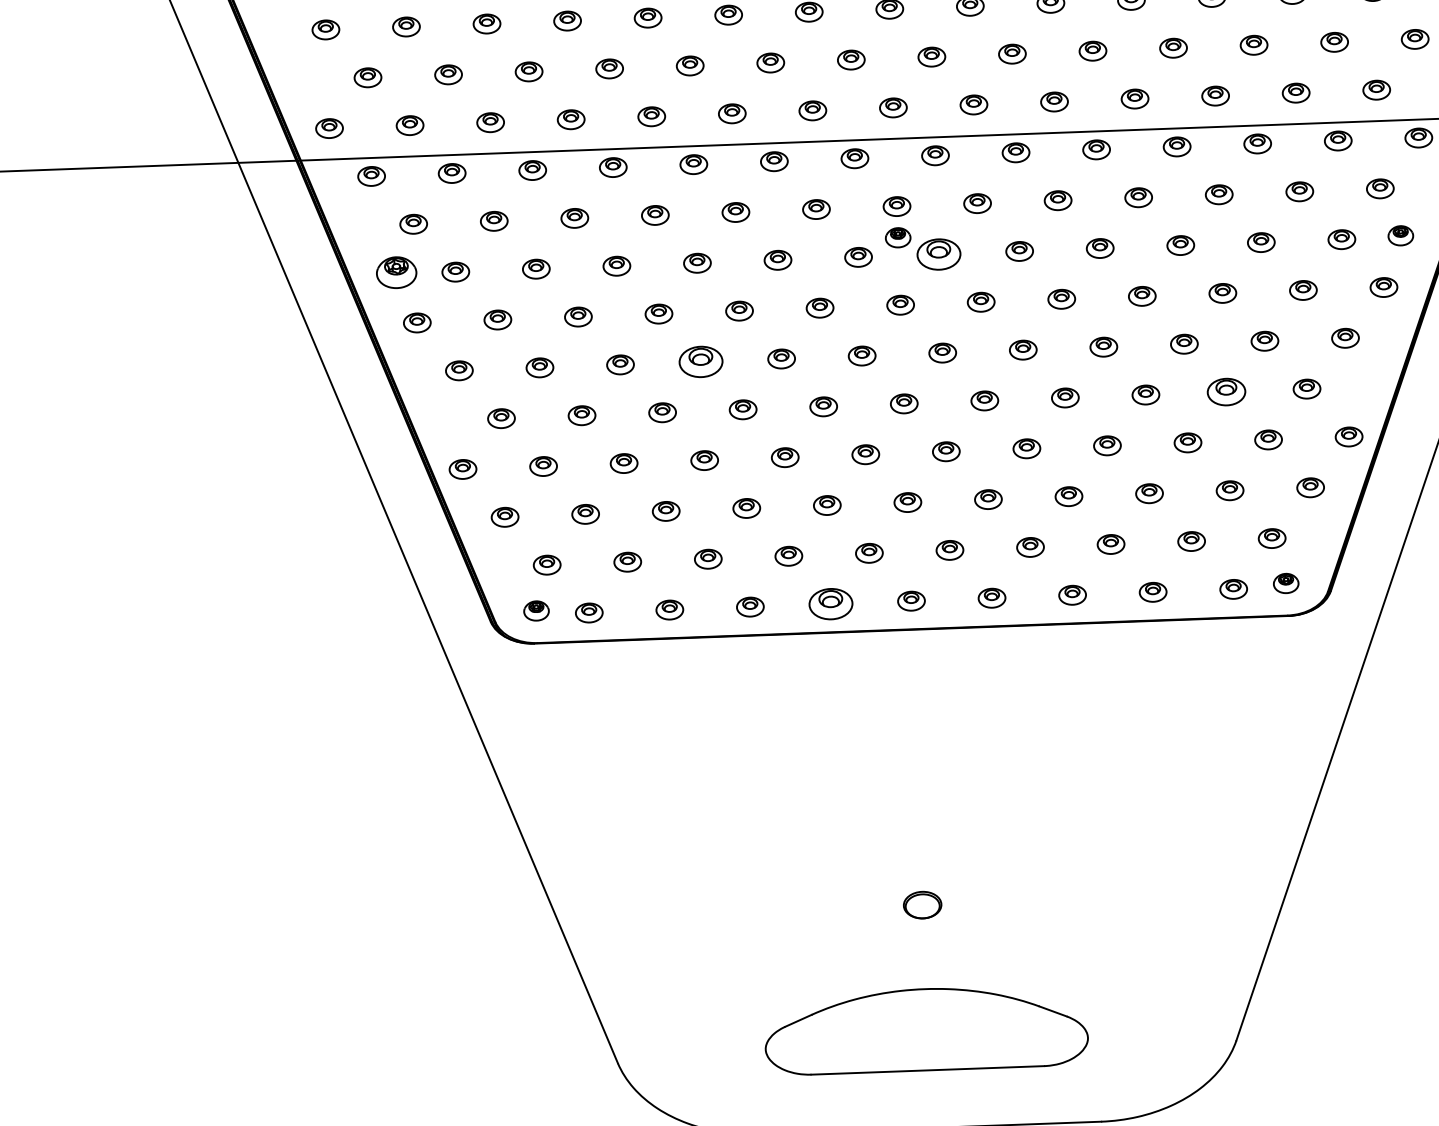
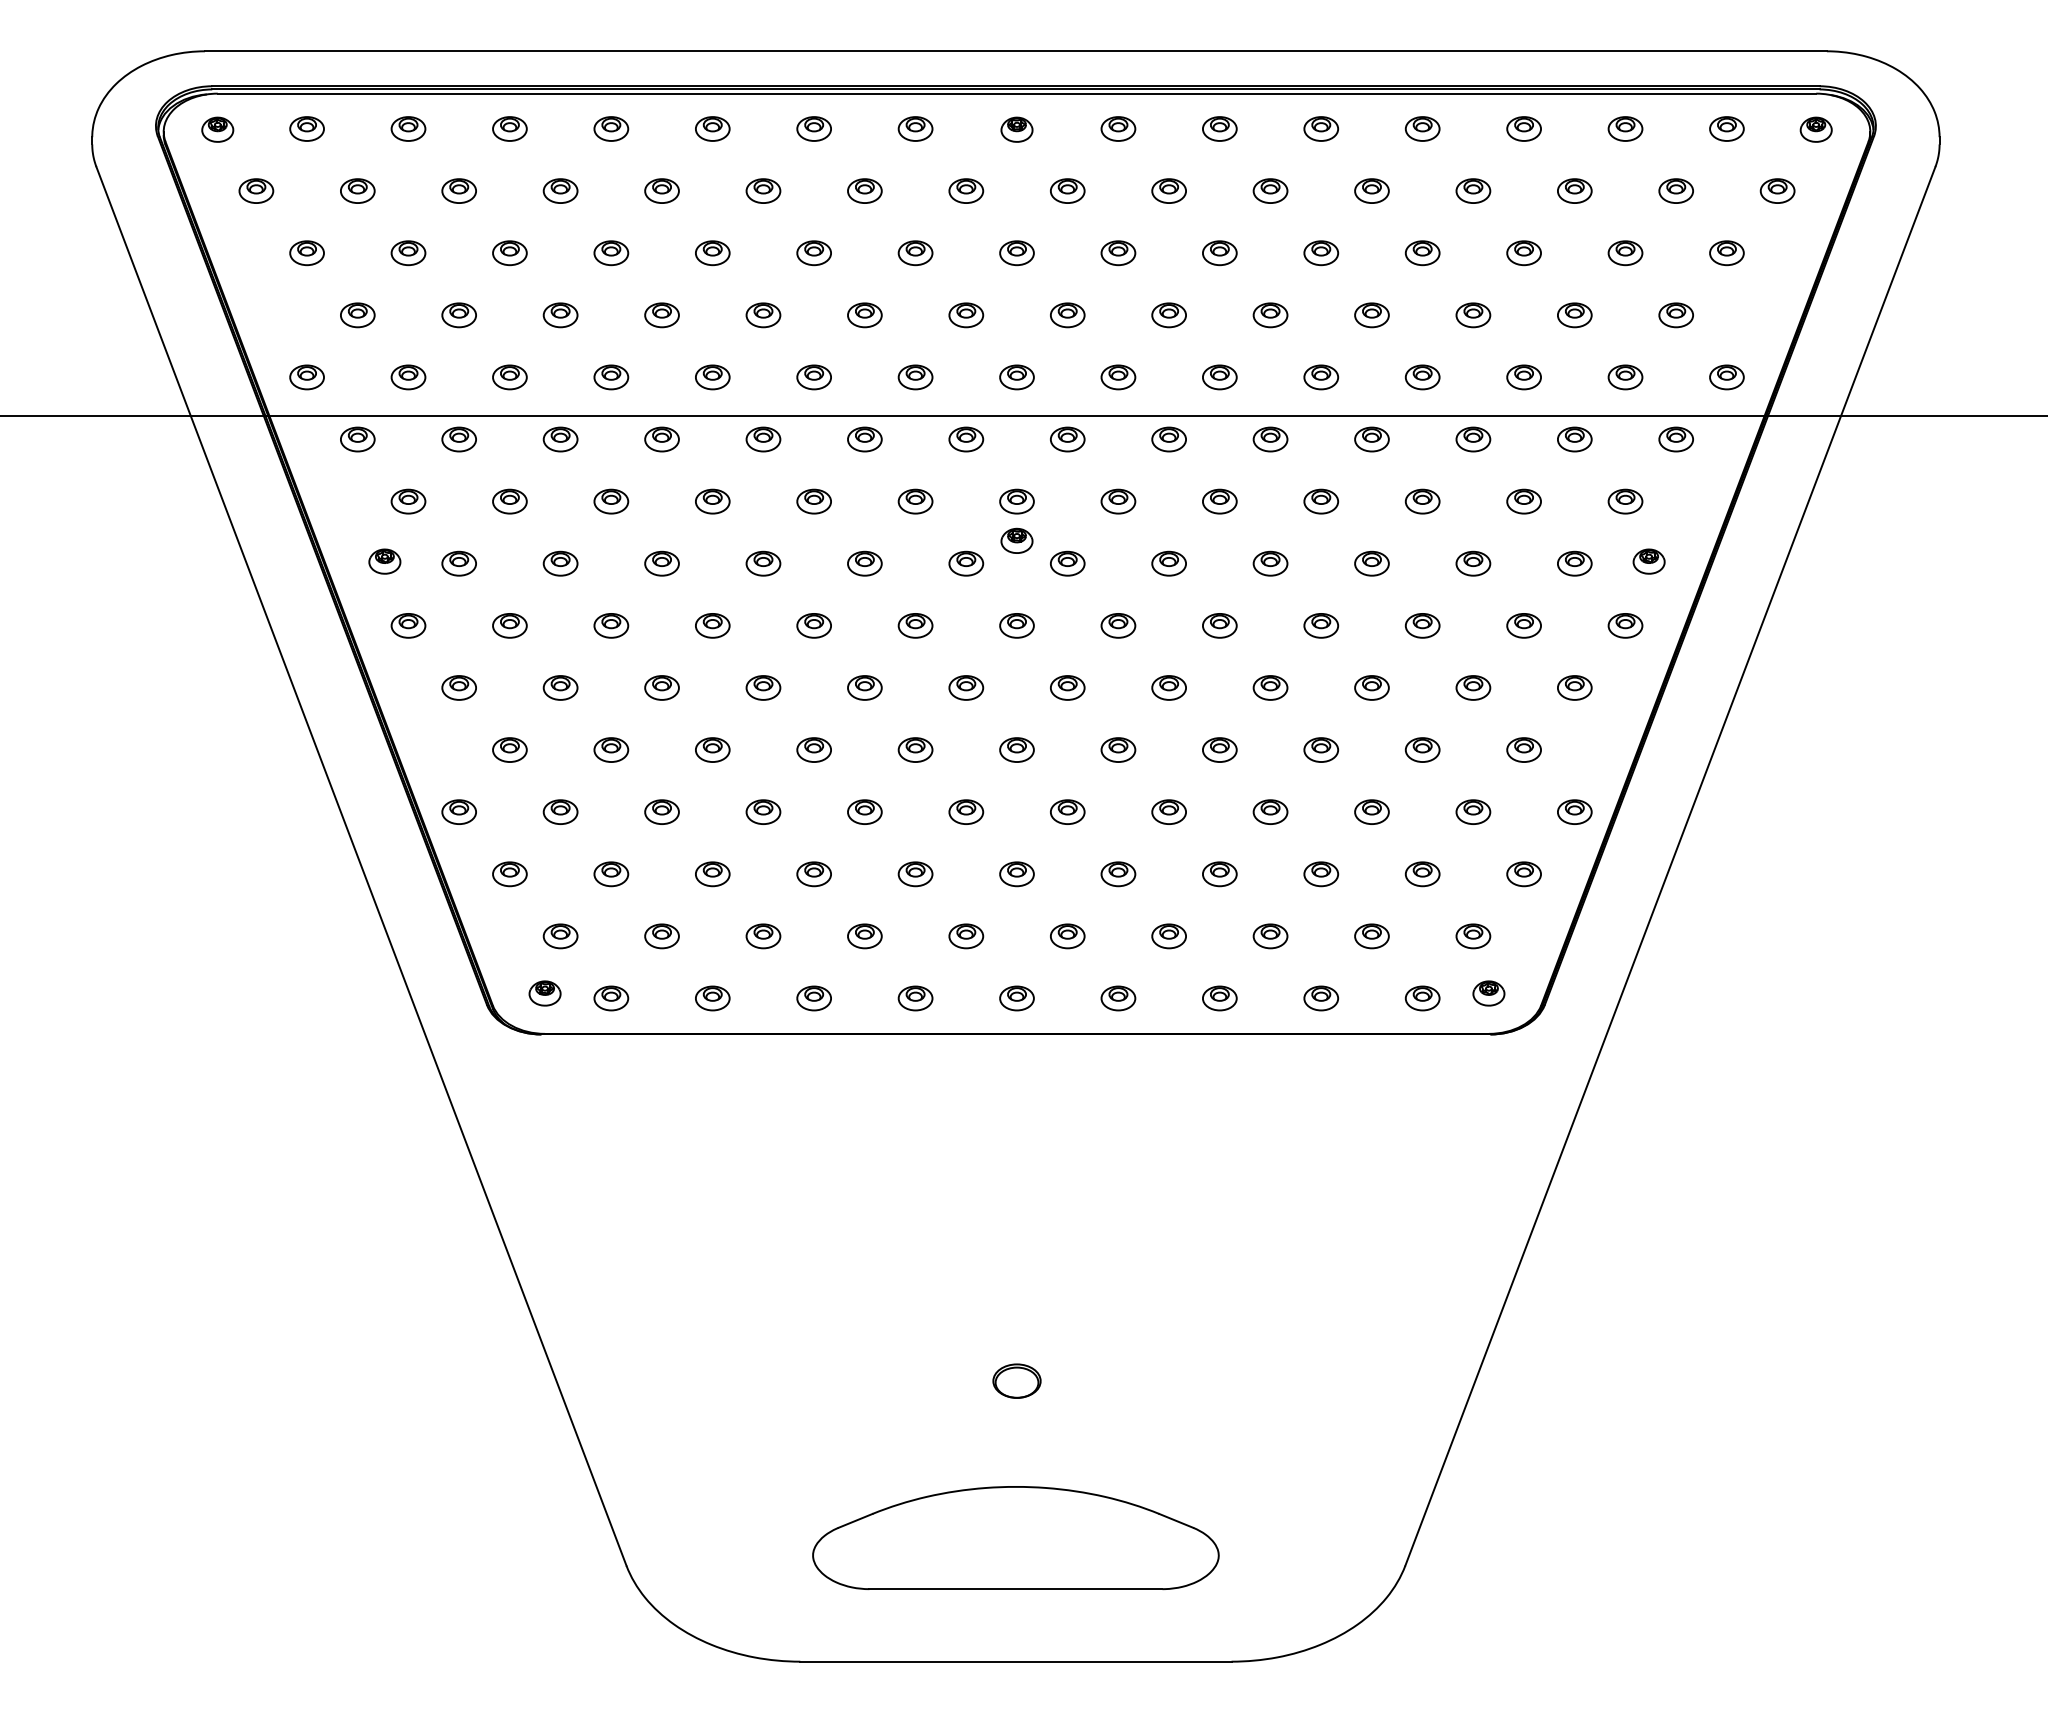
part: (938, 254) -> (1067, 563), size x0.62
part: (396, 272) -> (384, 561), size x0.62
part: (701, 361) -> (763, 687), size x0.62
part: (1226, 391) -> (1422, 749), size x0.71
part: (830, 604) -> (915, 998), size x0.62

